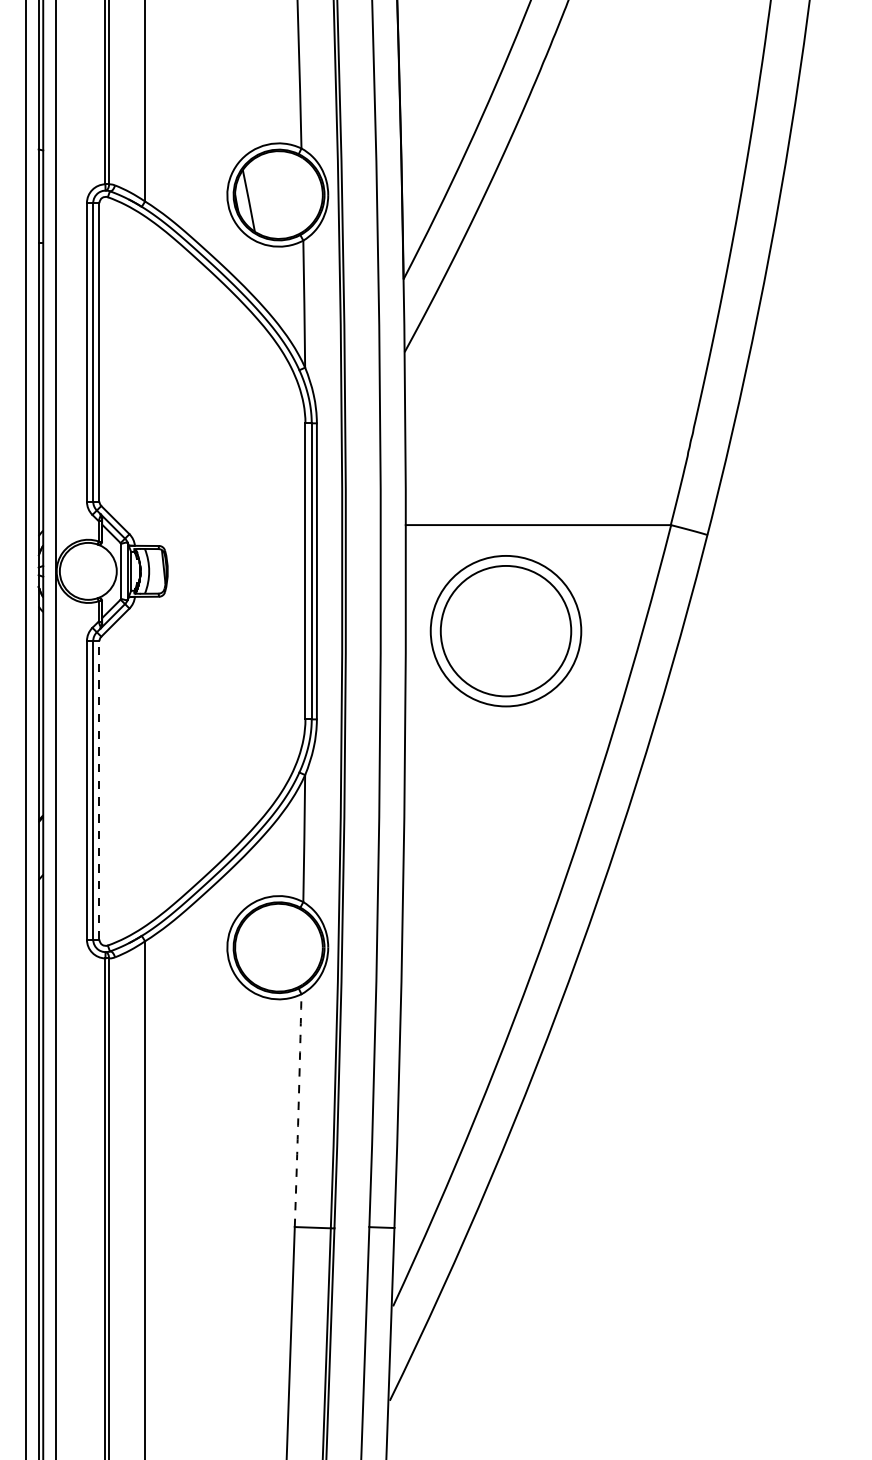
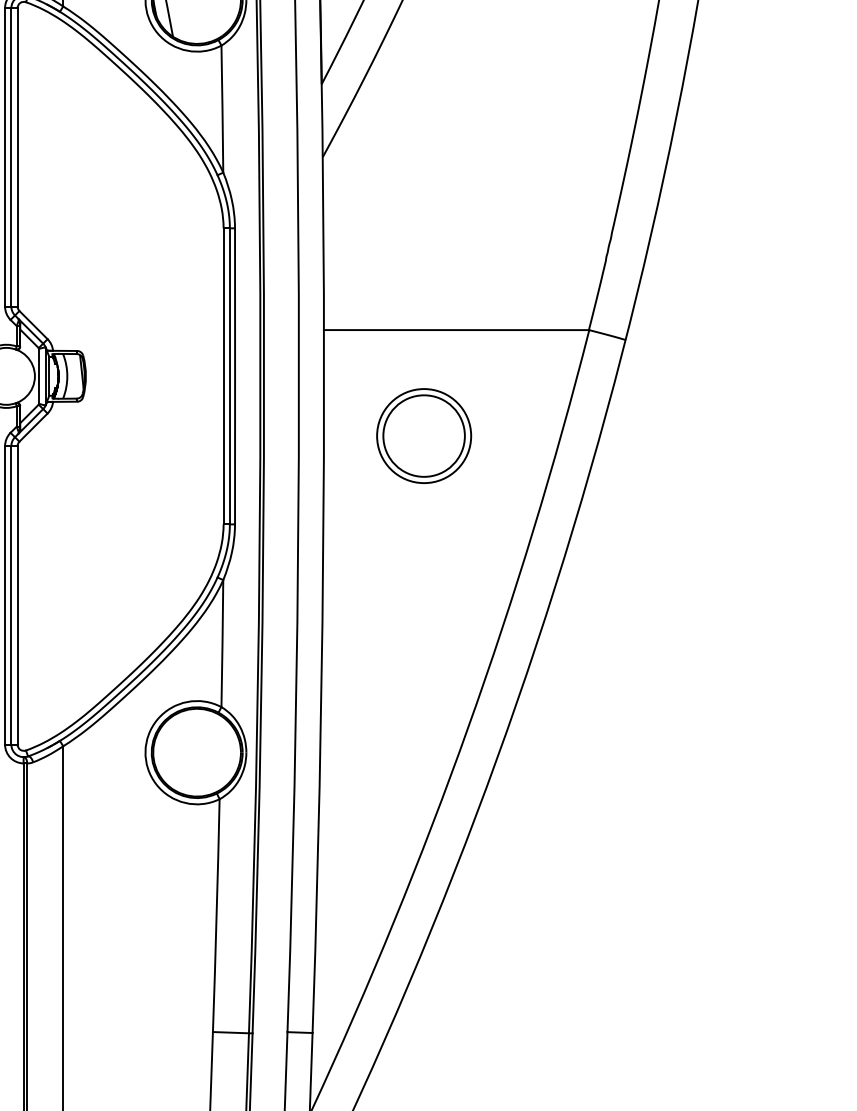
part: (505, 630) -> (423, 435), size x0.62
line: (99, 789) -> (17, 594), dashed -> solid
arc: (298, 1110) -> (216, 915), dashed -> solid

